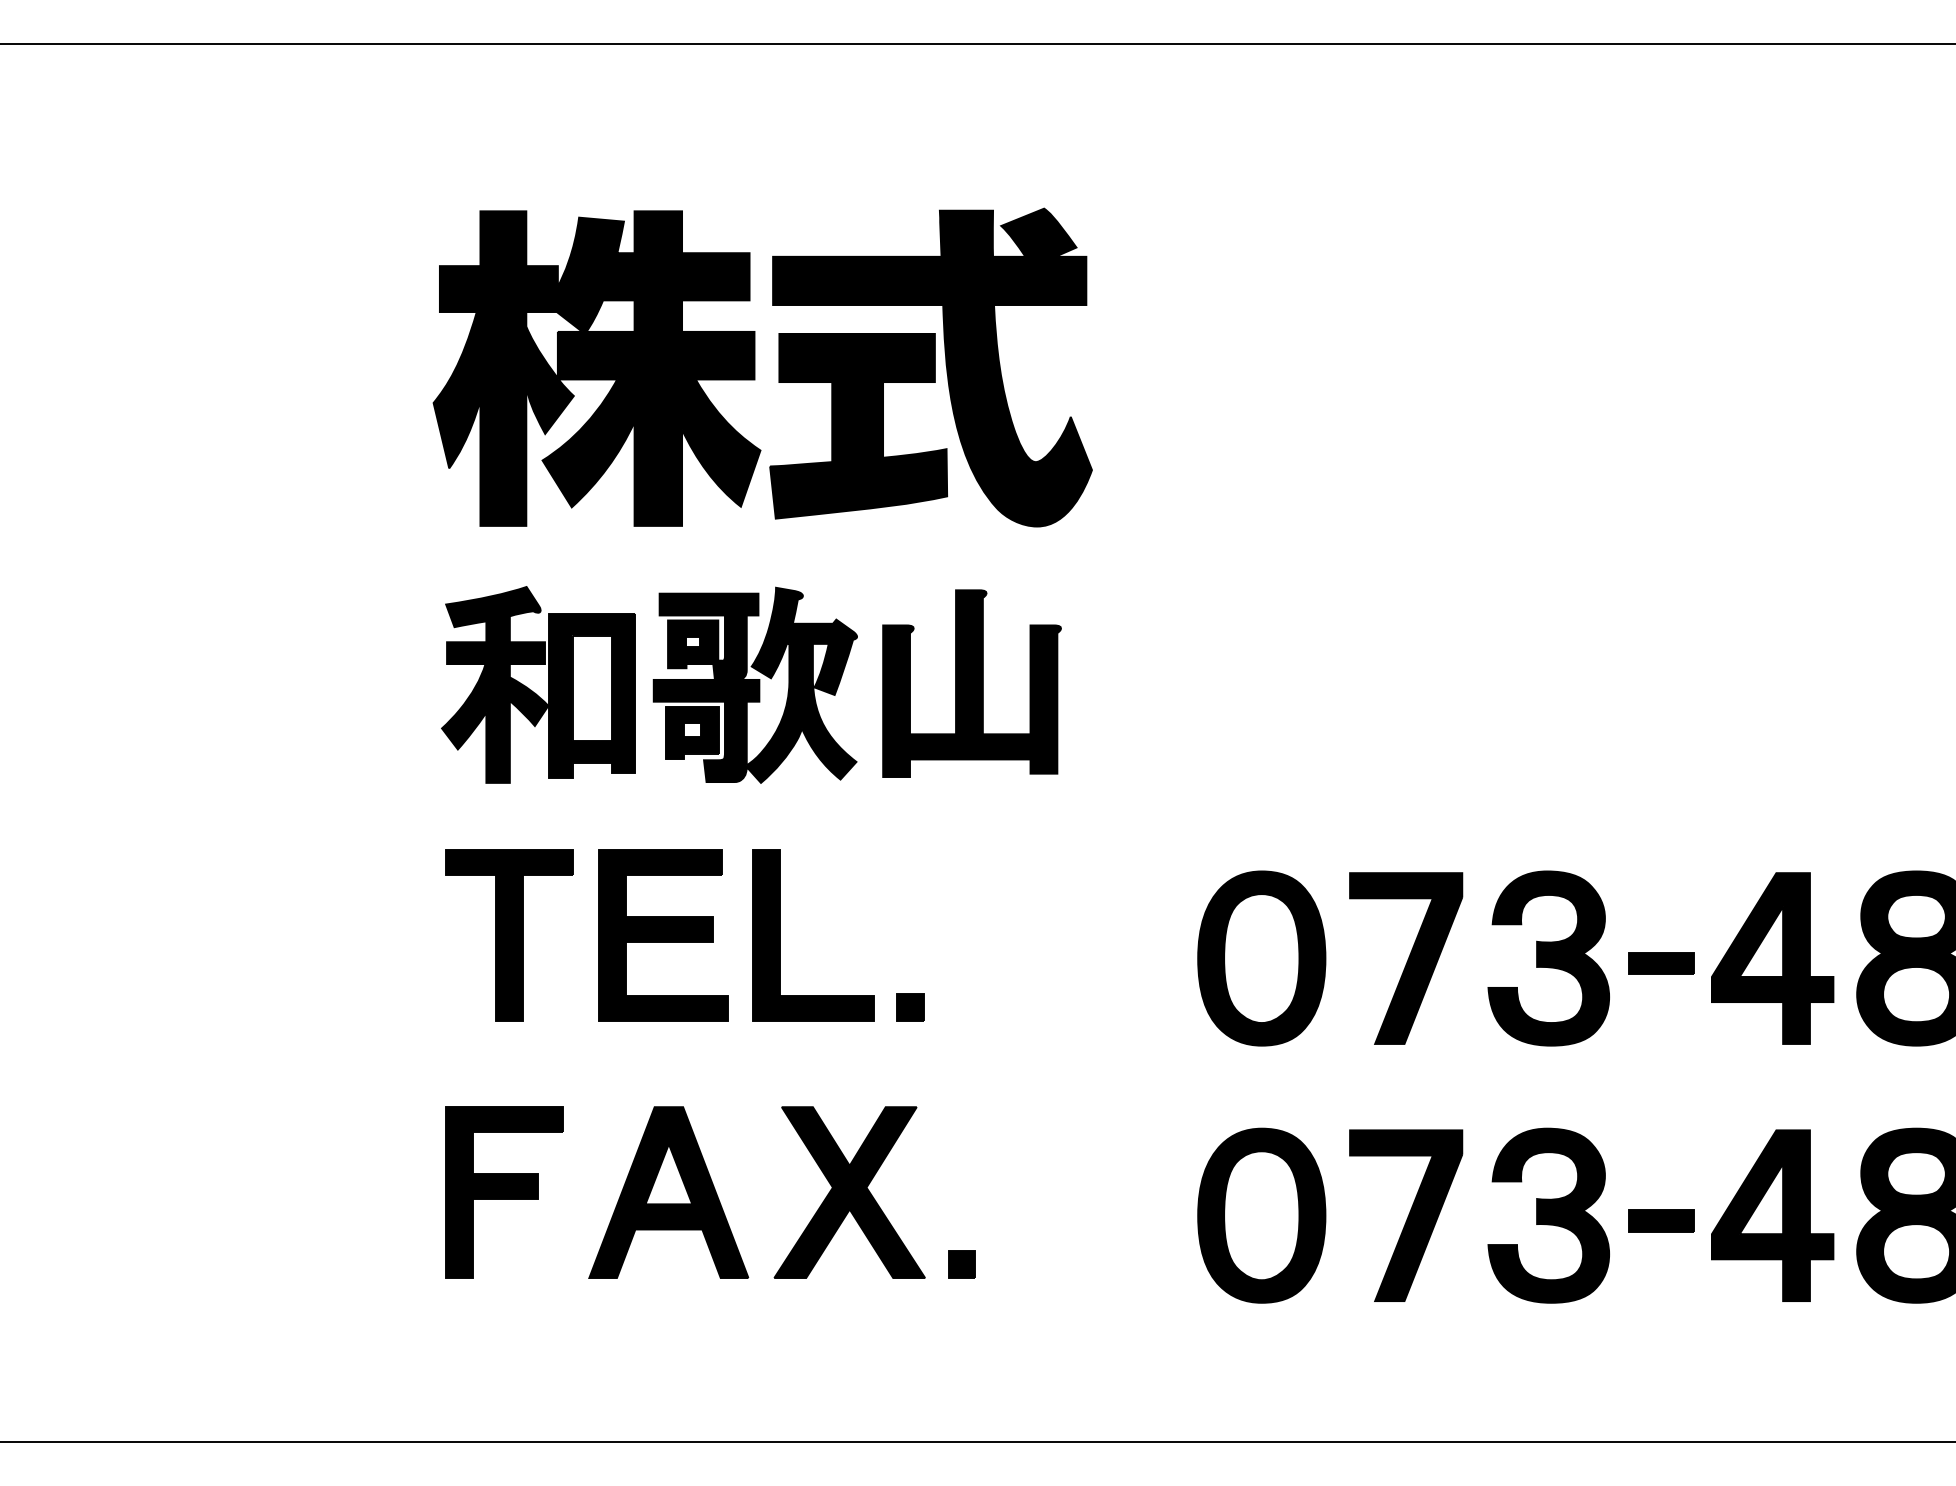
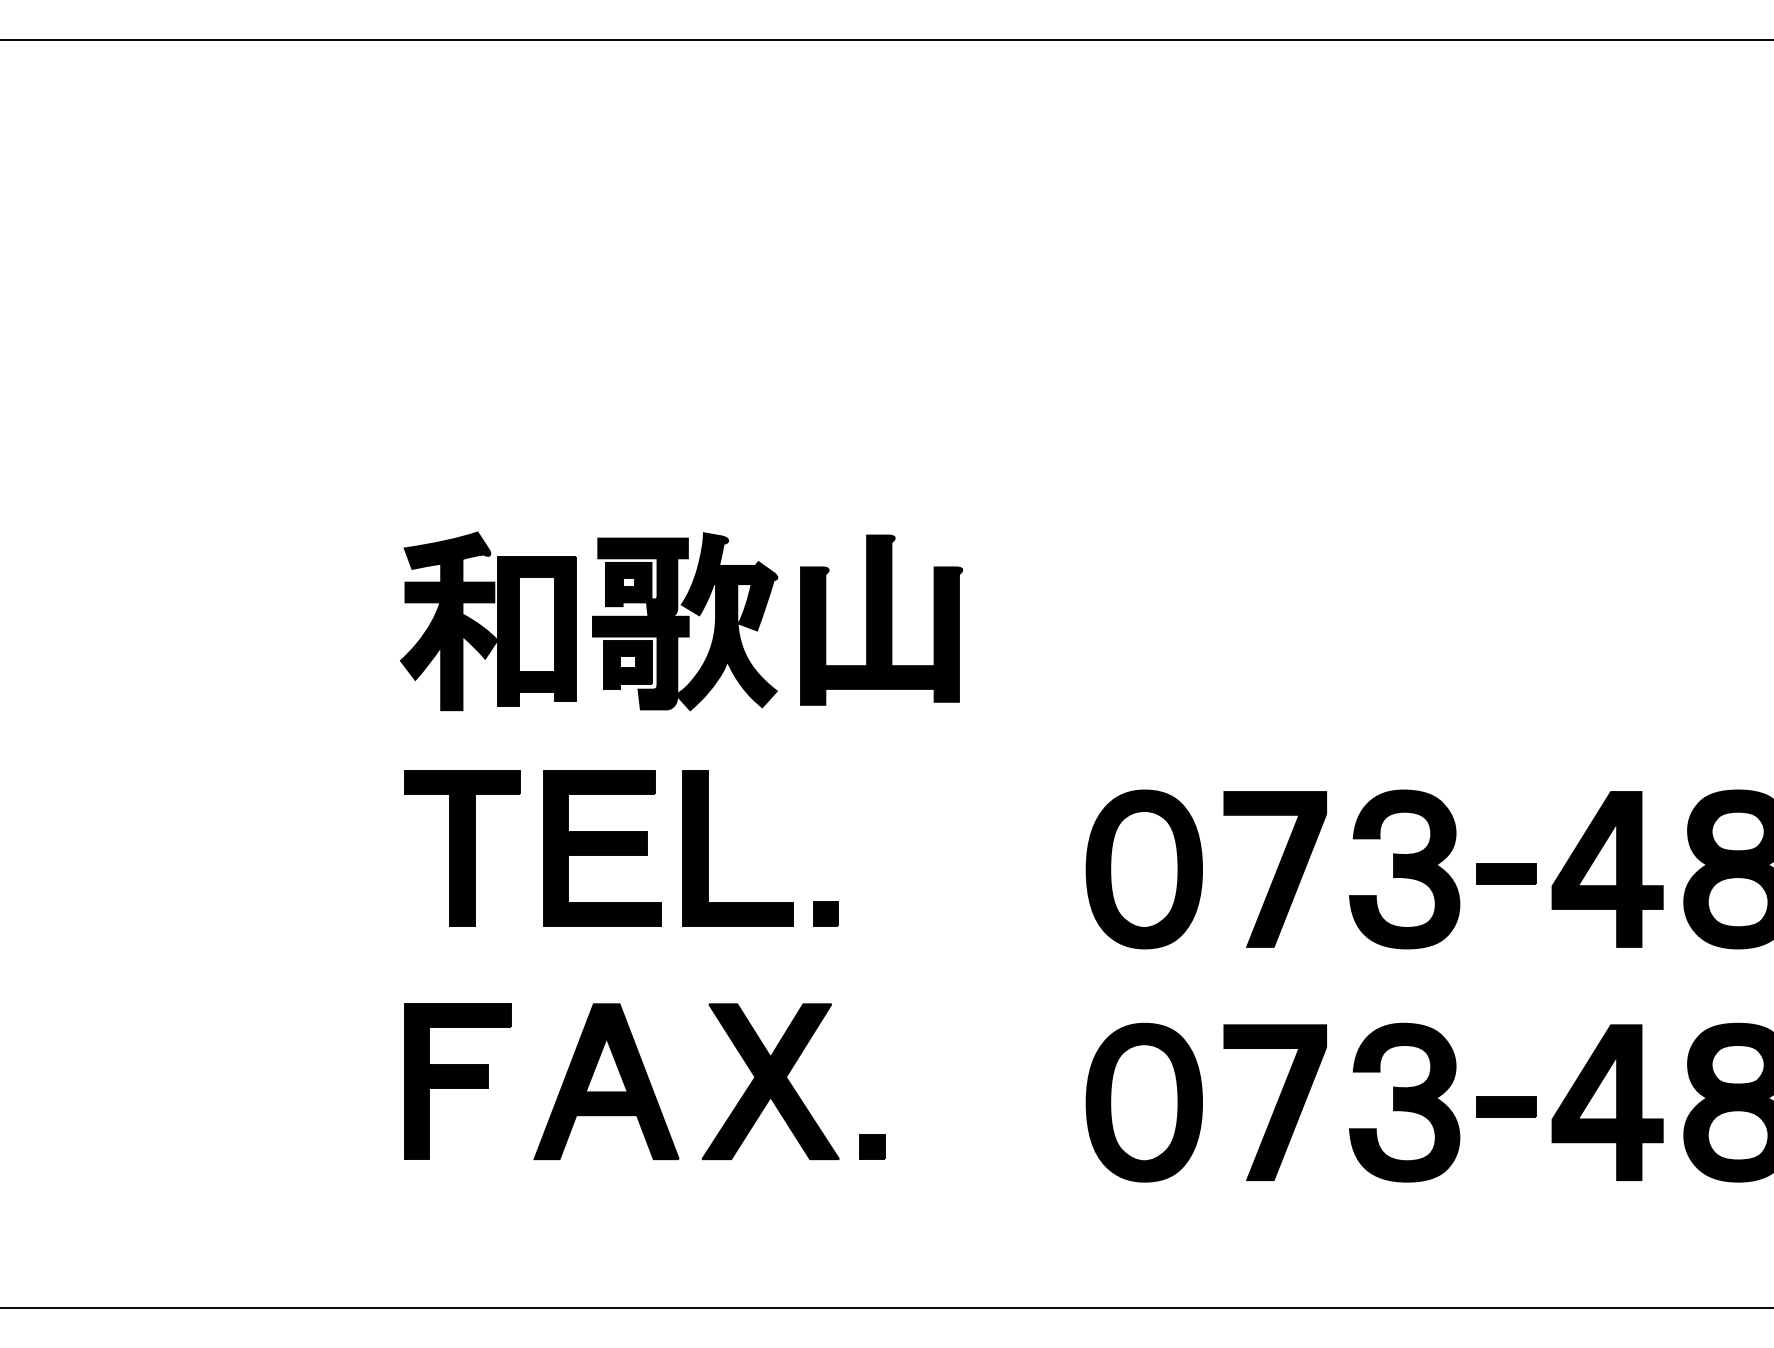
part: (762, 367) -> (691, 333), removed

